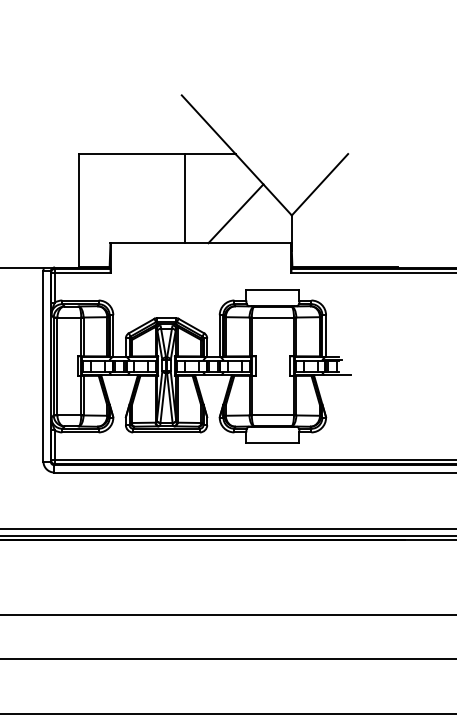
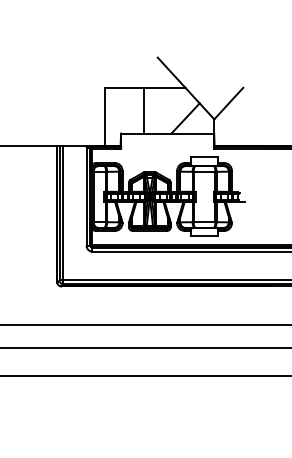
line: (185, 198) -> (143, 110), moved

